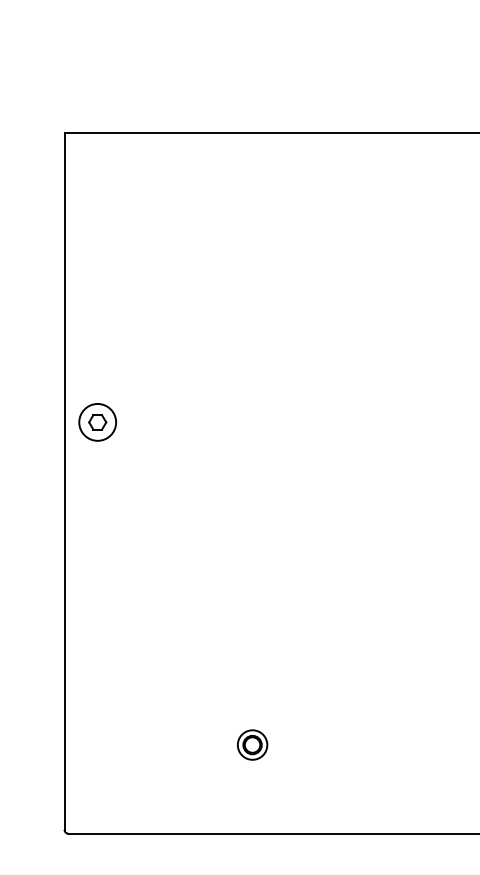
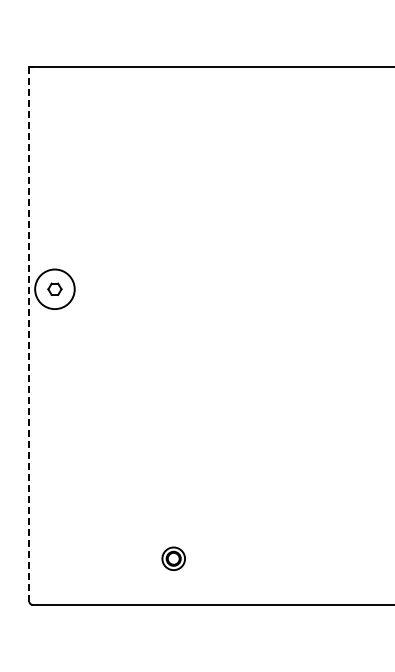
circle: (97, 422) -> (54, 289), size x1.4
line: (64, 482) -> (29, 335), solid -> dashed
part: (252, 744) -> (173, 558), moved

